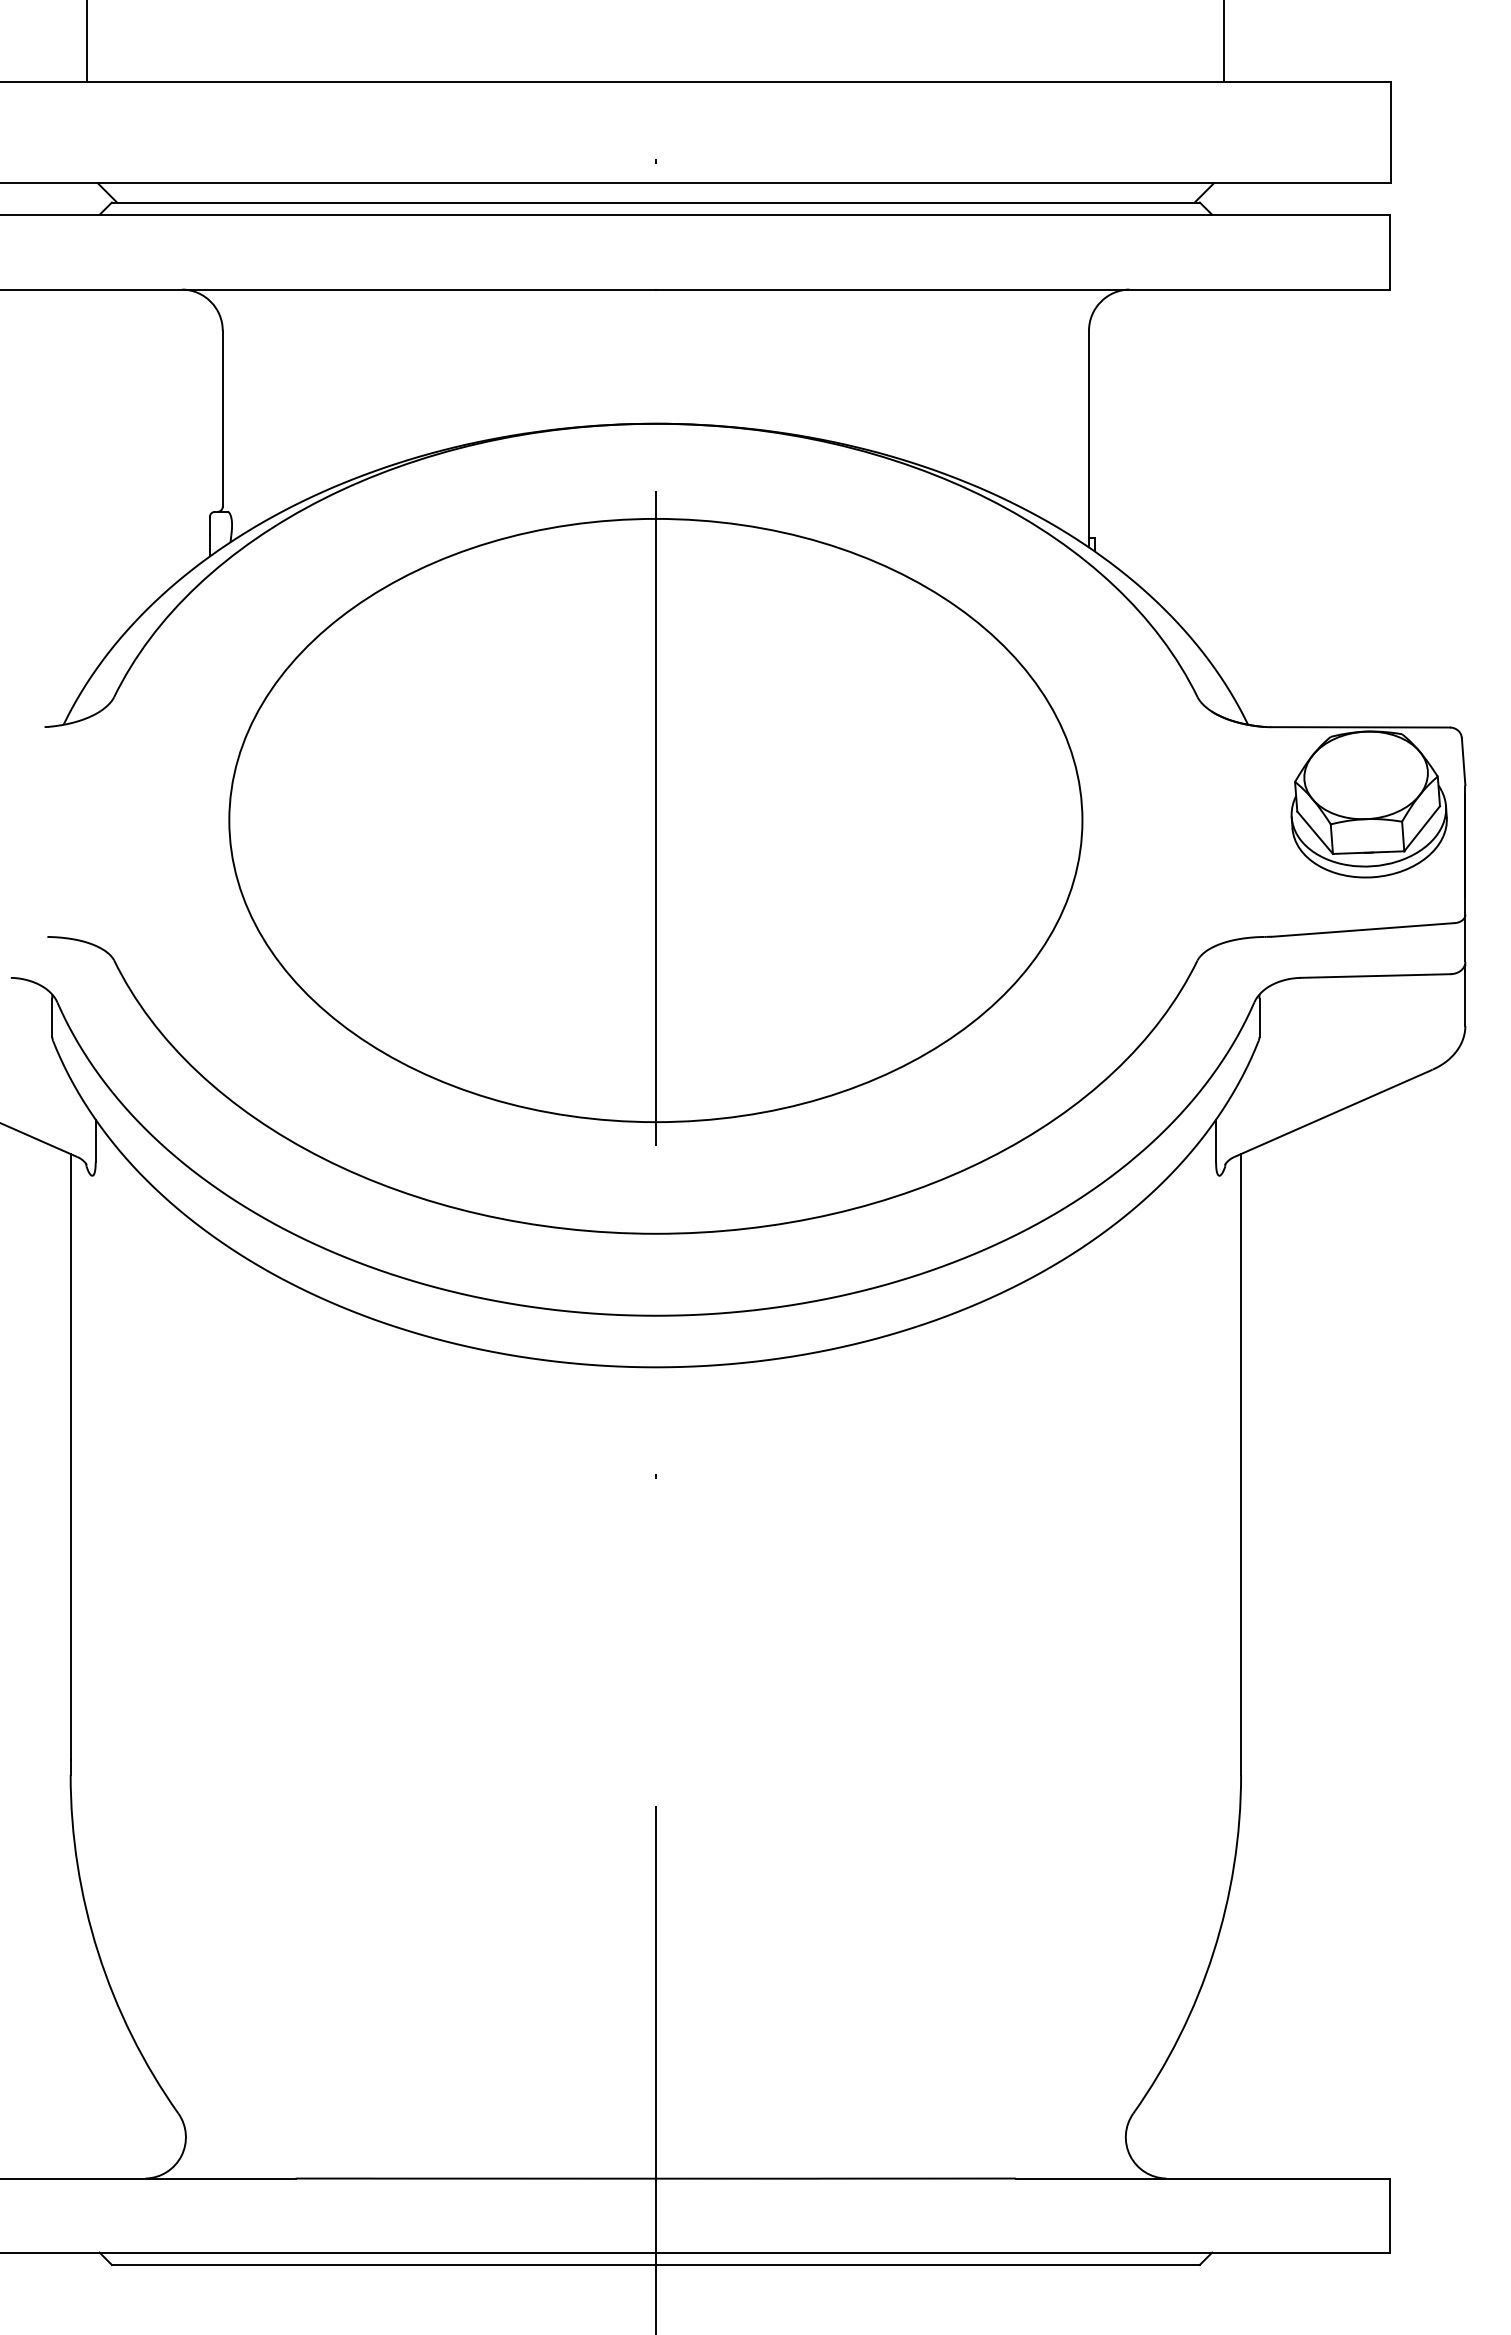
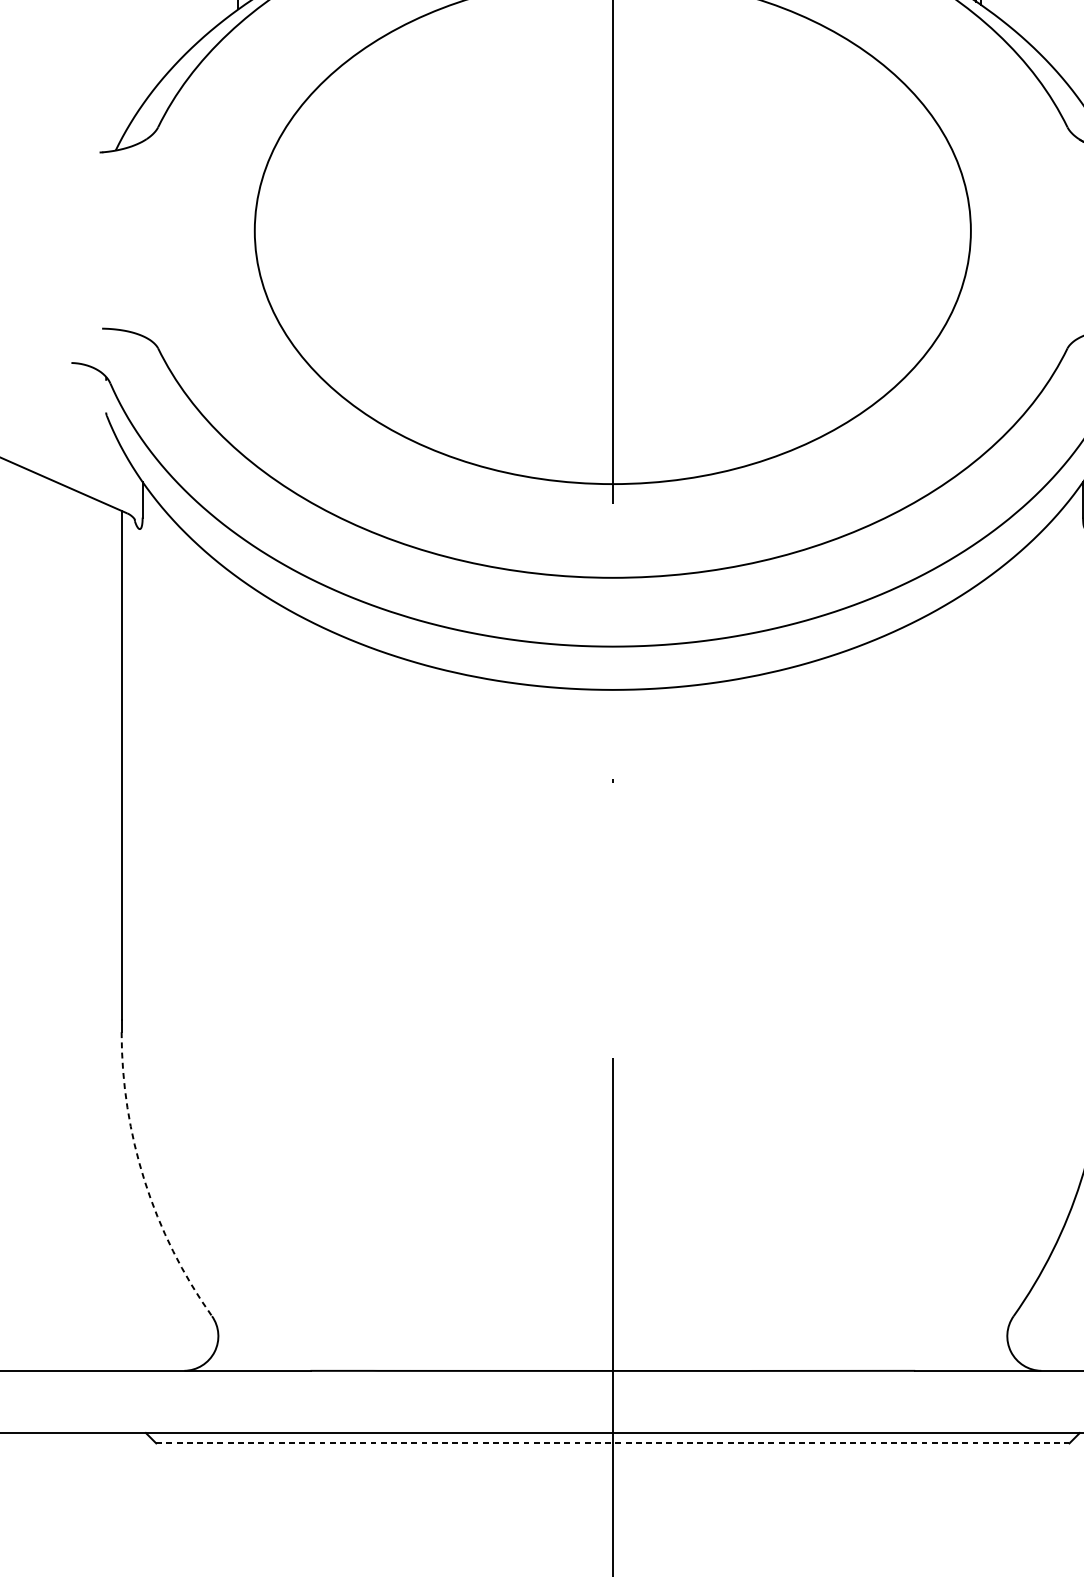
line: (52, 1017) -> (106, 396), removed
arc: (98, 1952) -> (144, 1181), solid -> dashed
line: (655, 2264) -> (612, 1443), solid -> dashed

